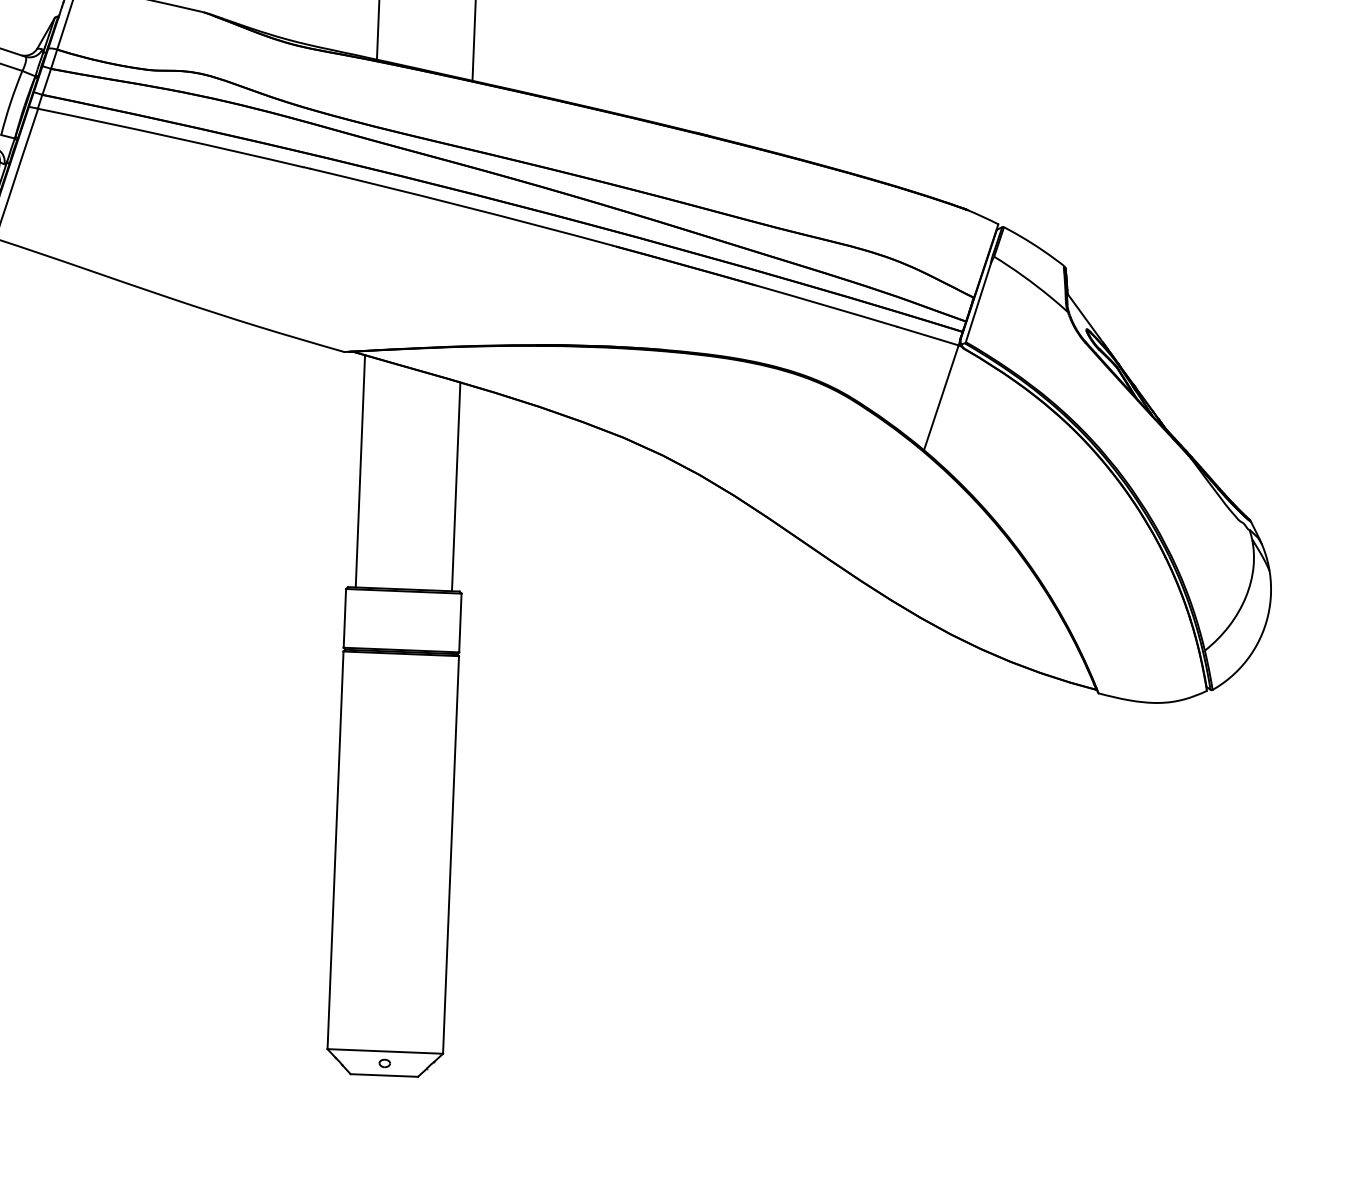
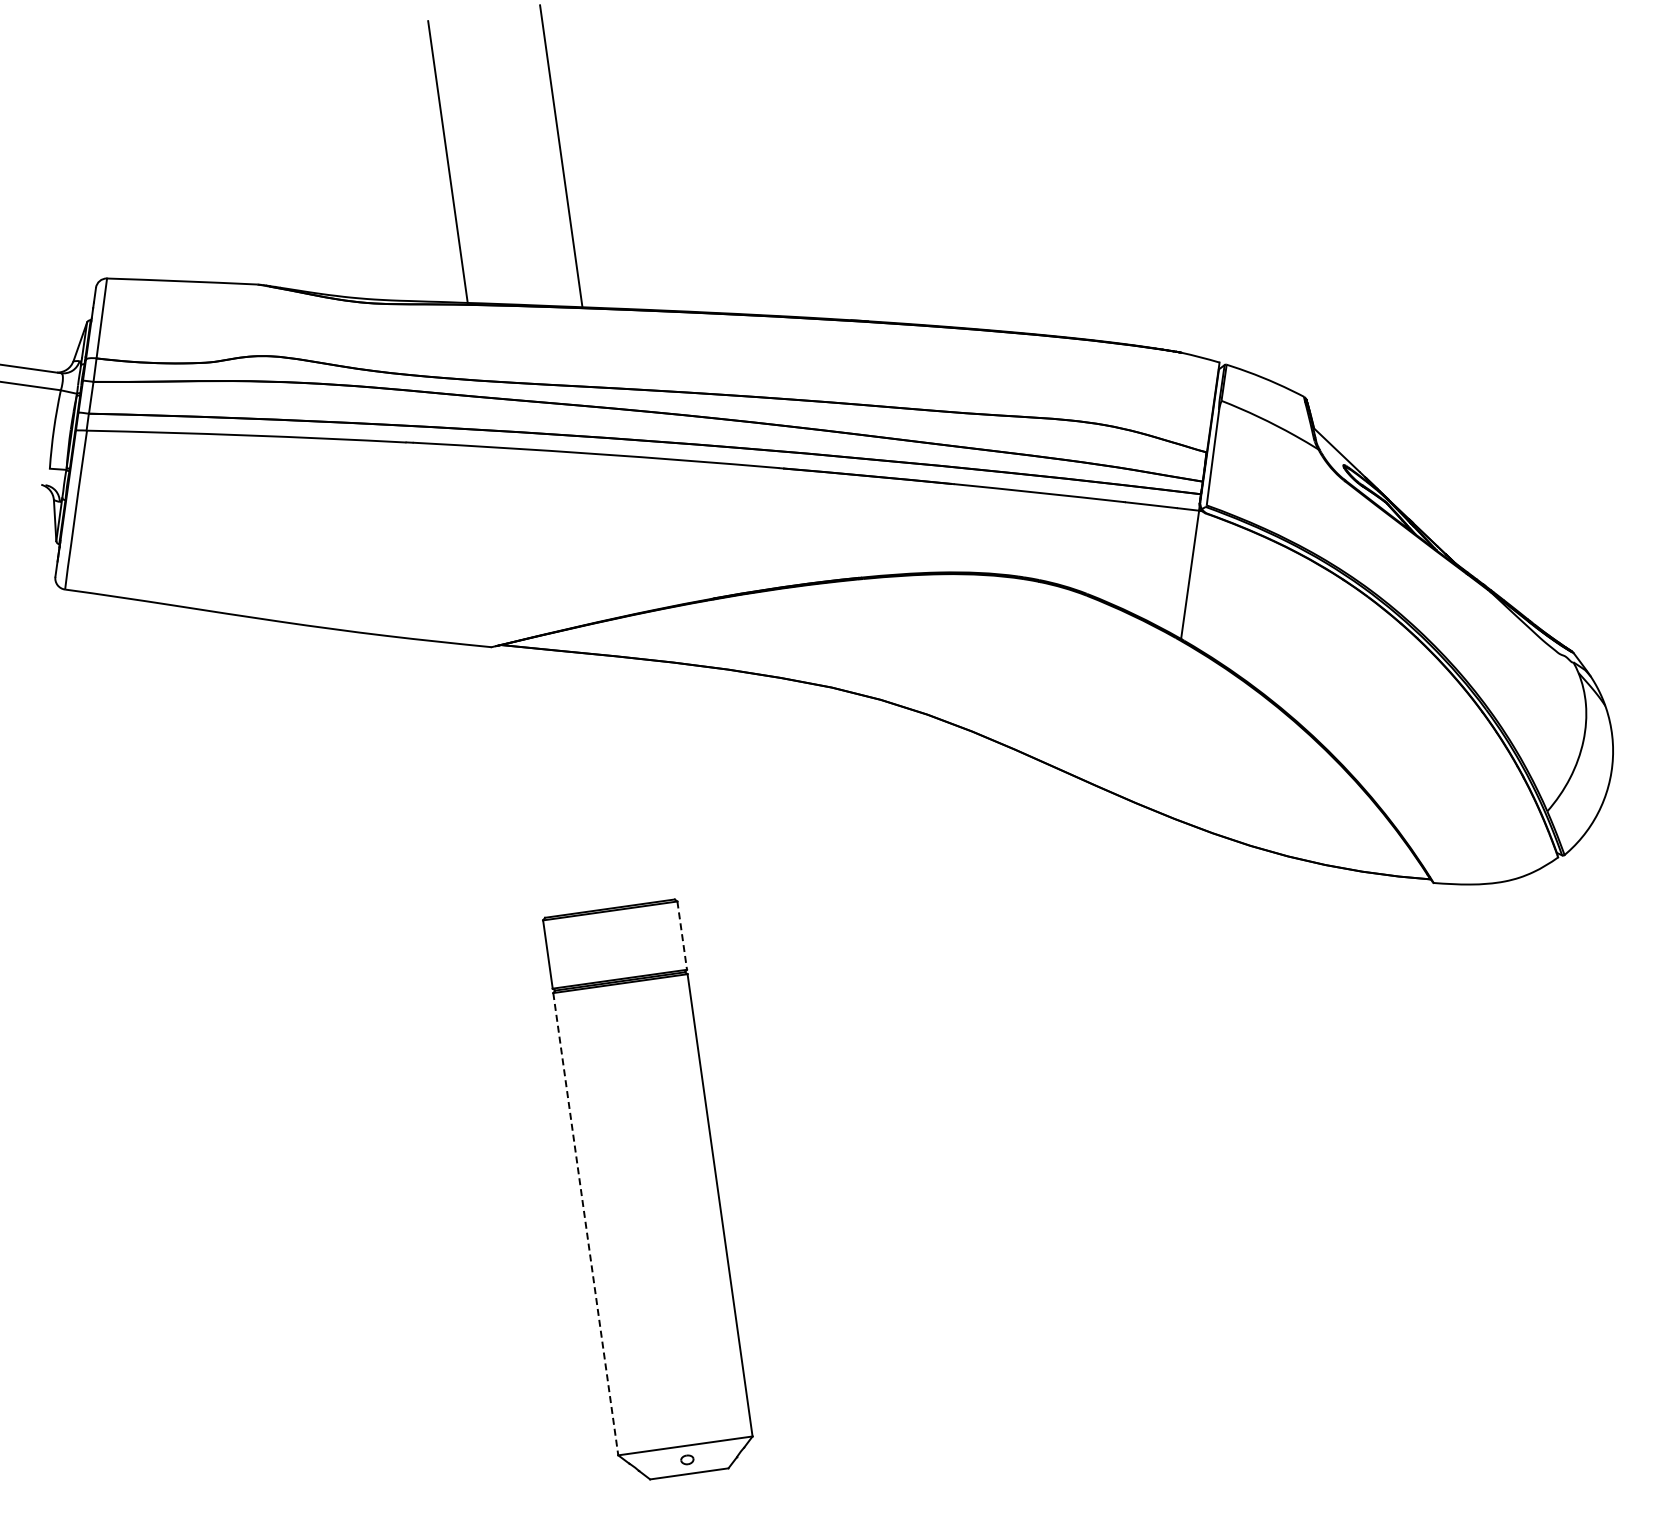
line: (359, 471) -> (534, 781), removed
line: (455, 486) -> (648, 779), removed
line: (460, 623) -> (682, 936), solid -> dashed
line: (335, 850) -> (585, 1224), solid -> dashed

